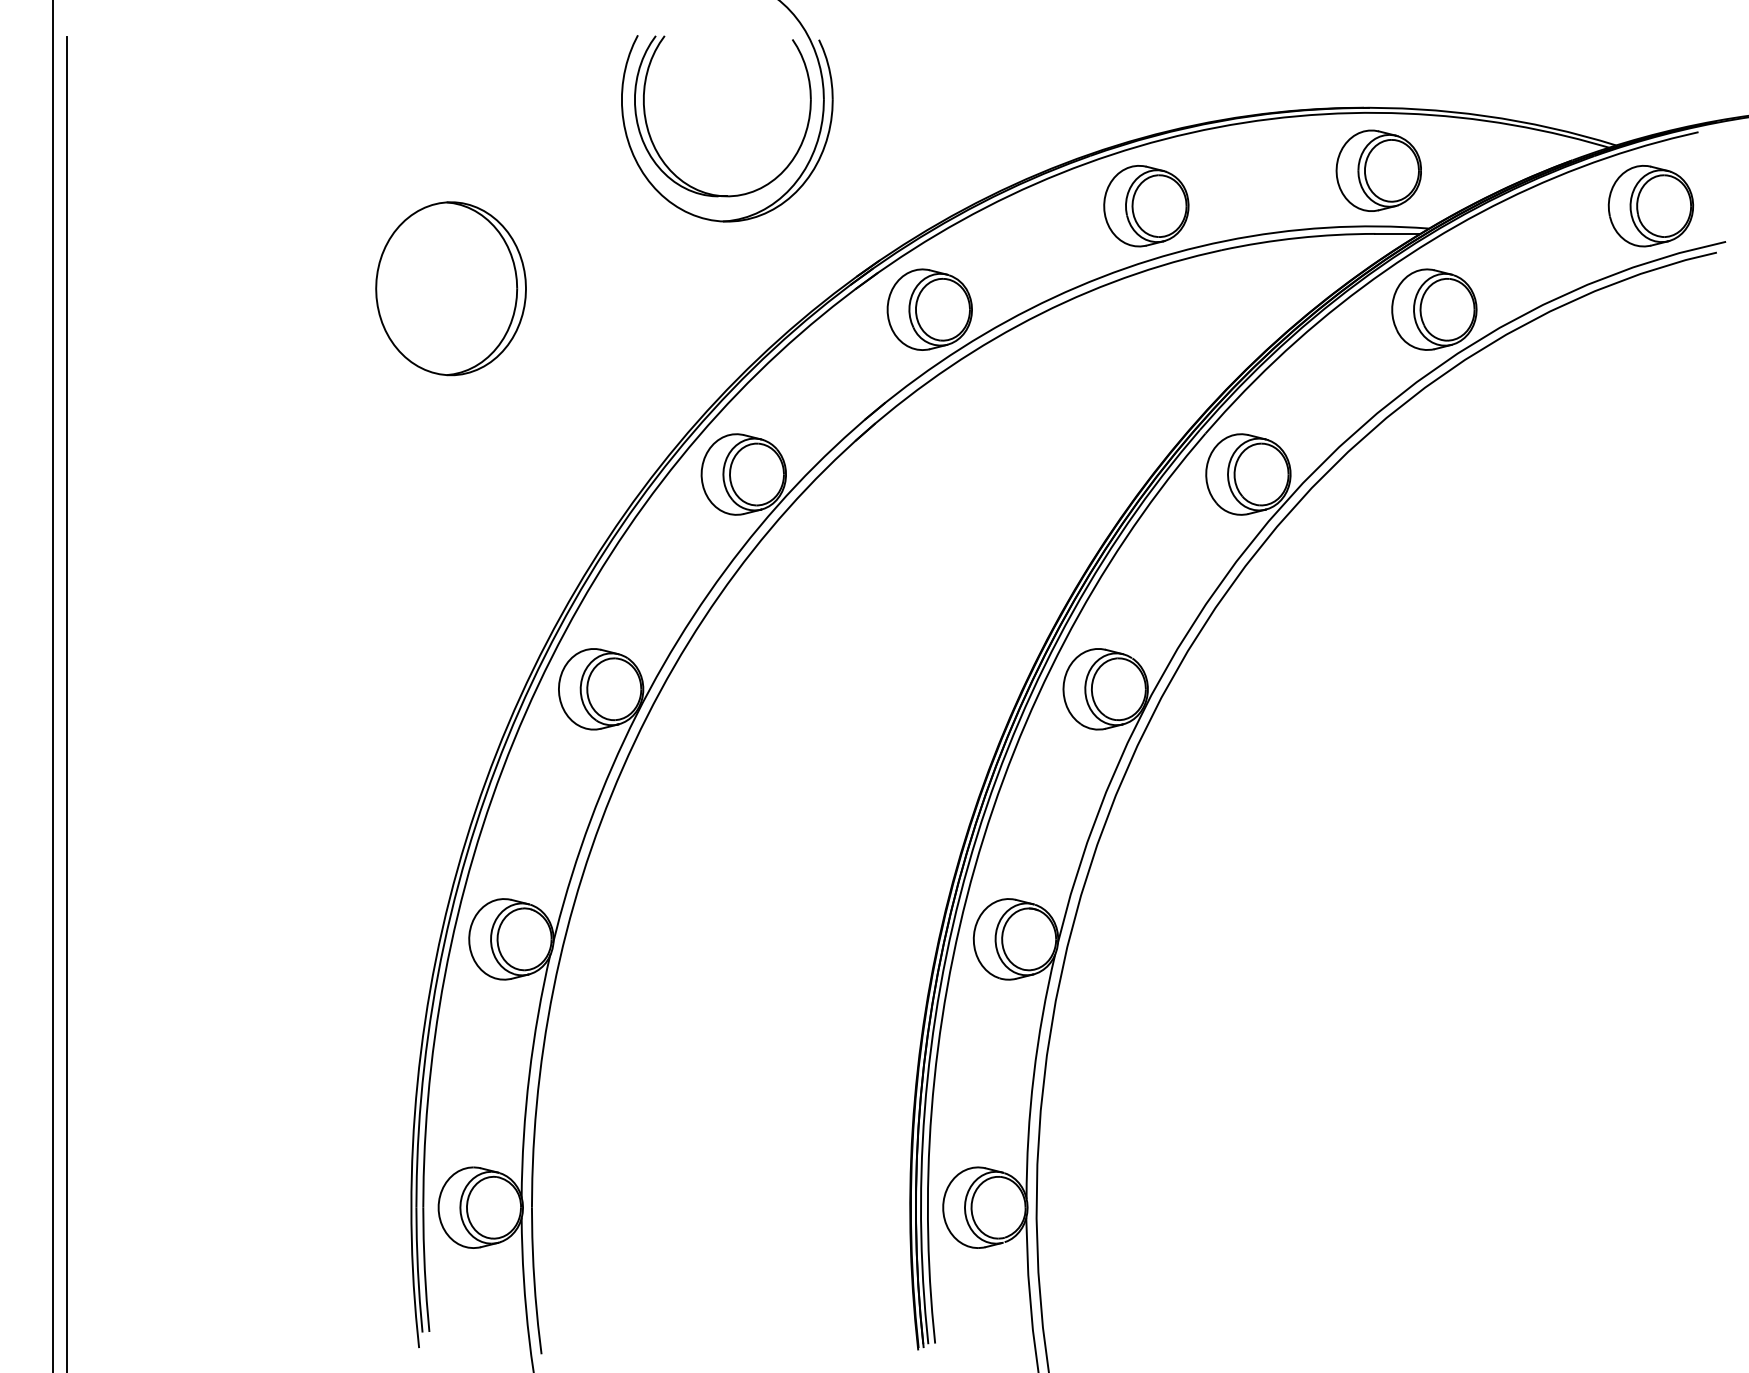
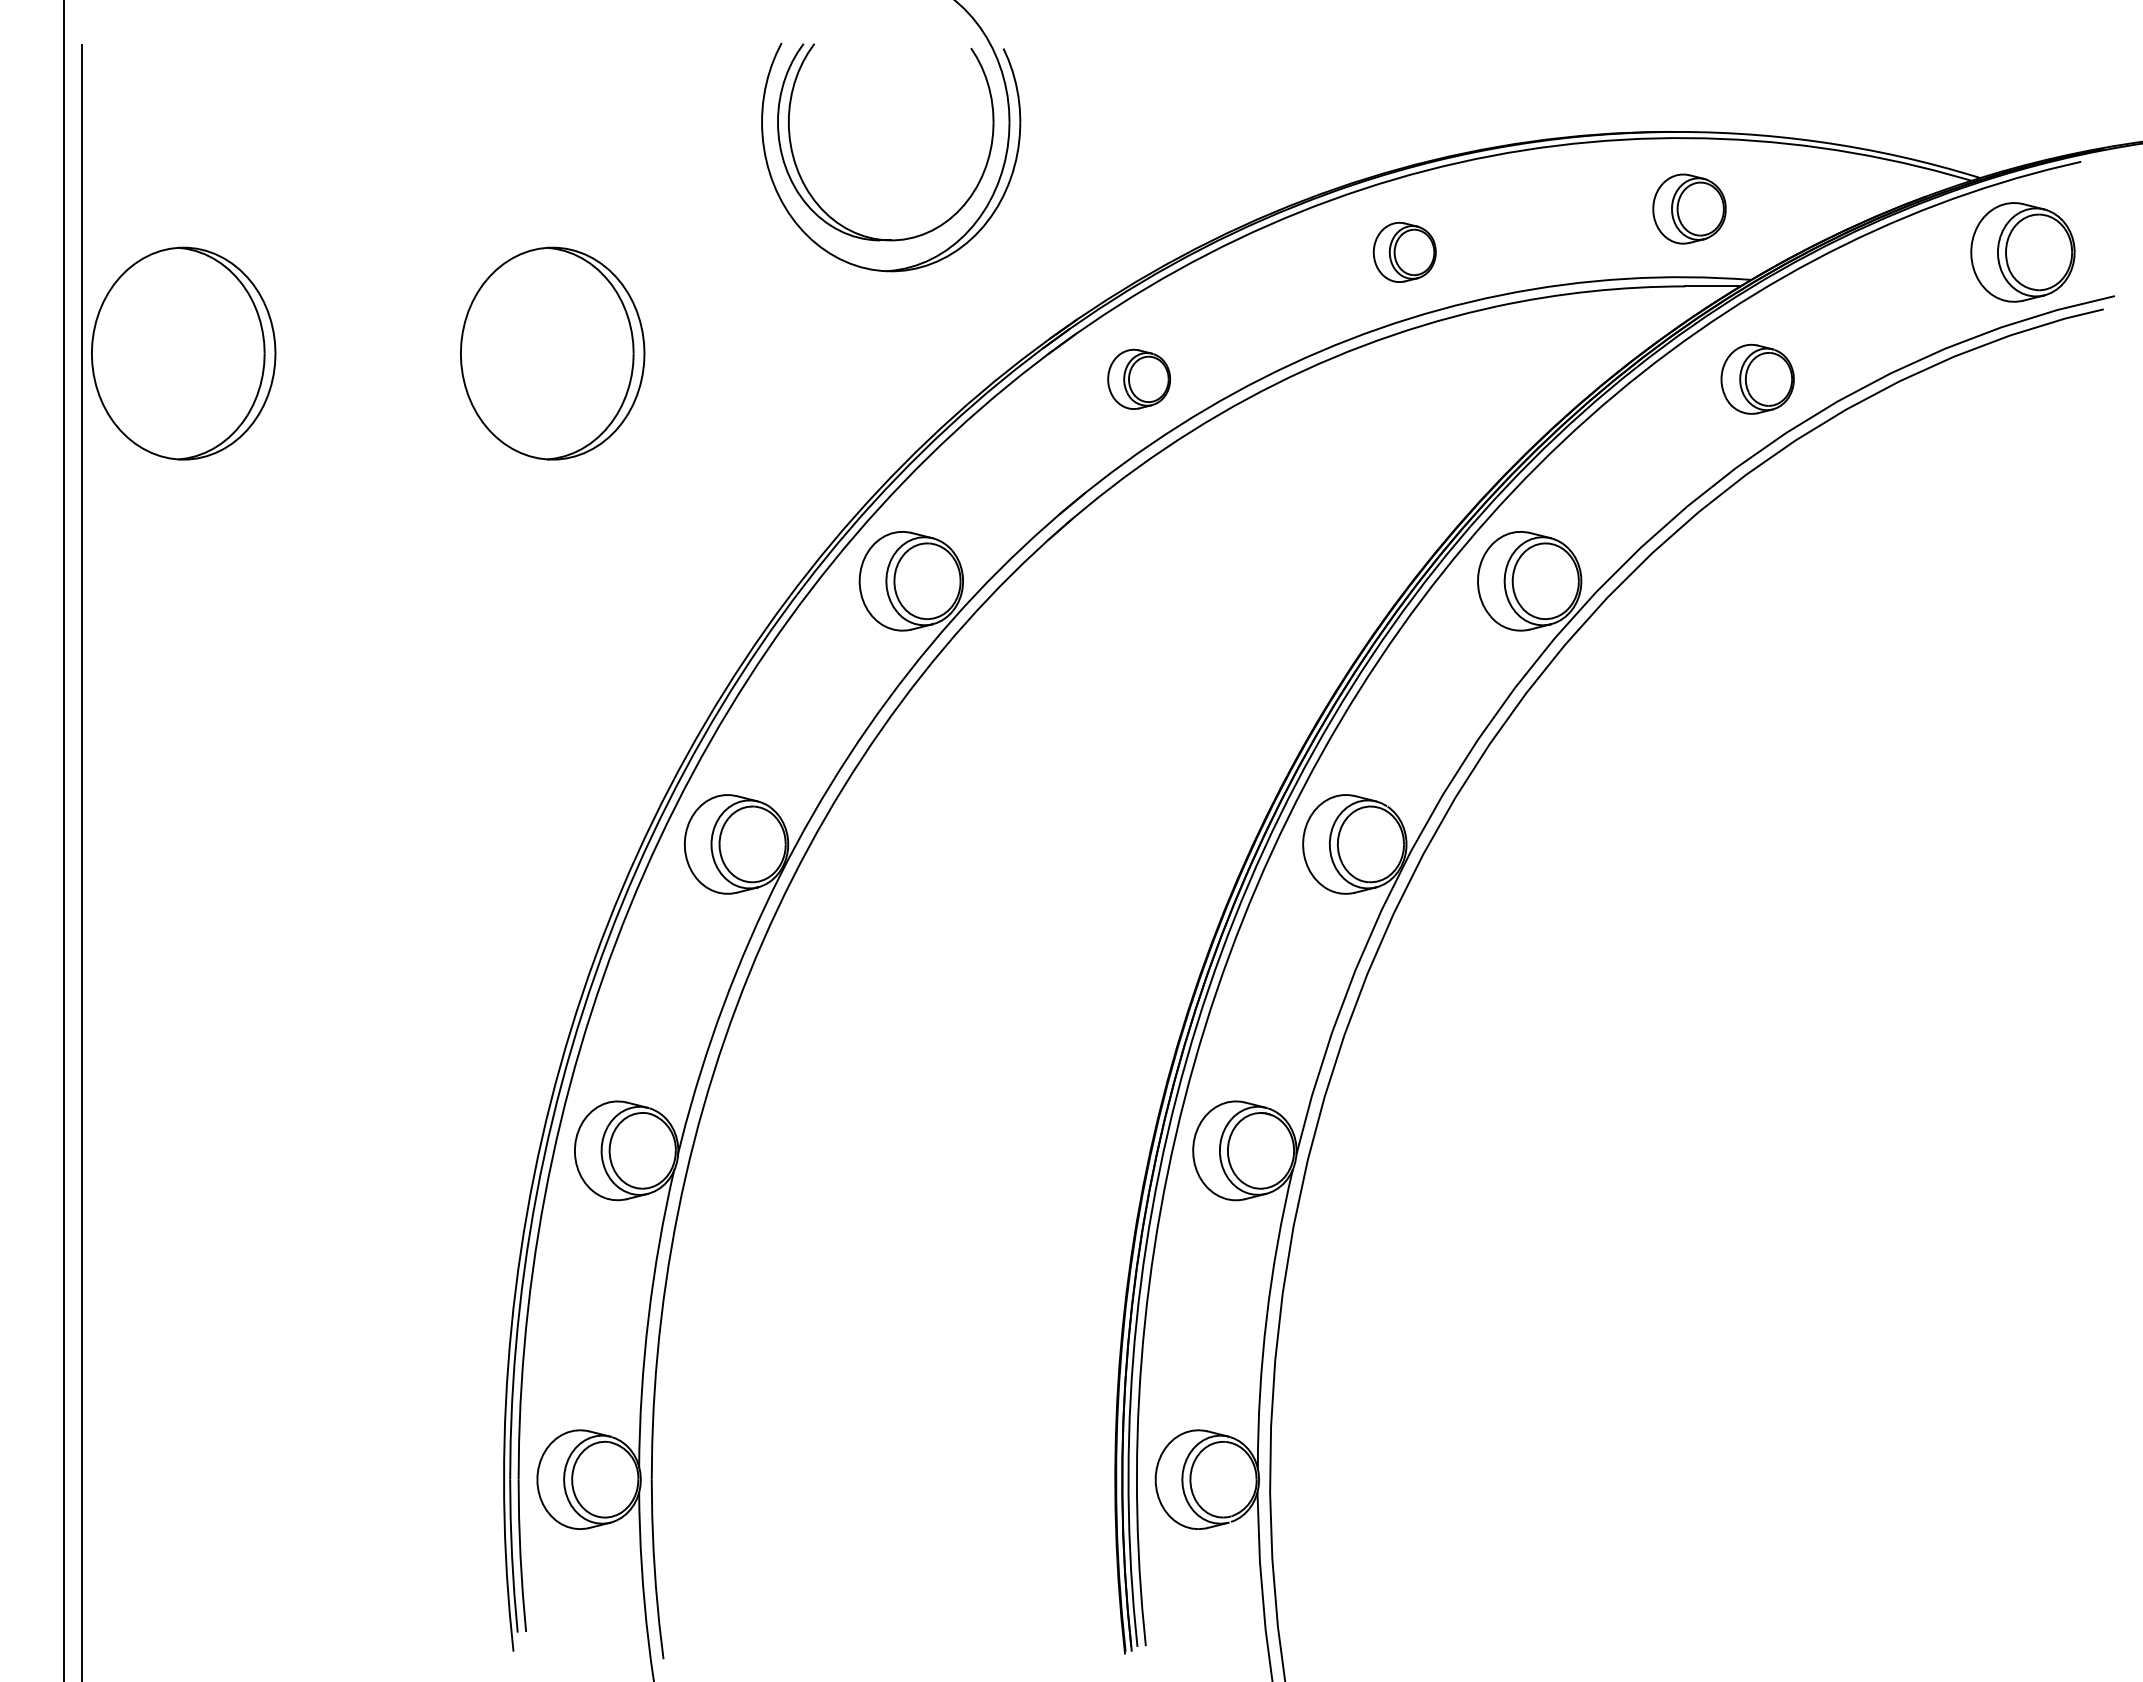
part: (1378, 170) -> (1689, 208), size x0.7
part: (1146, 206) -> (1404, 252), size x0.6
part: (149, 288) -> (183, 353), added
part: (929, 309) -> (1138, 379), size x0.6
part: (1434, 309) -> (1757, 379), size x0.7

